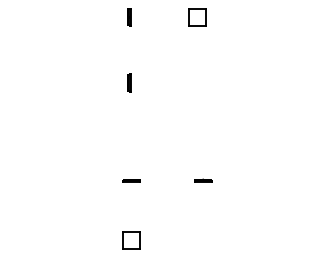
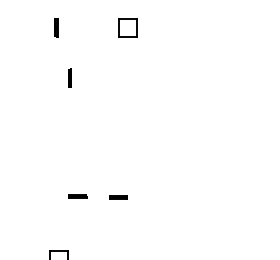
line: (129, 82) -> (70, 77), moved
line: (131, 180) -> (77, 196), moved
part: (203, 180) -> (118, 197), moved

